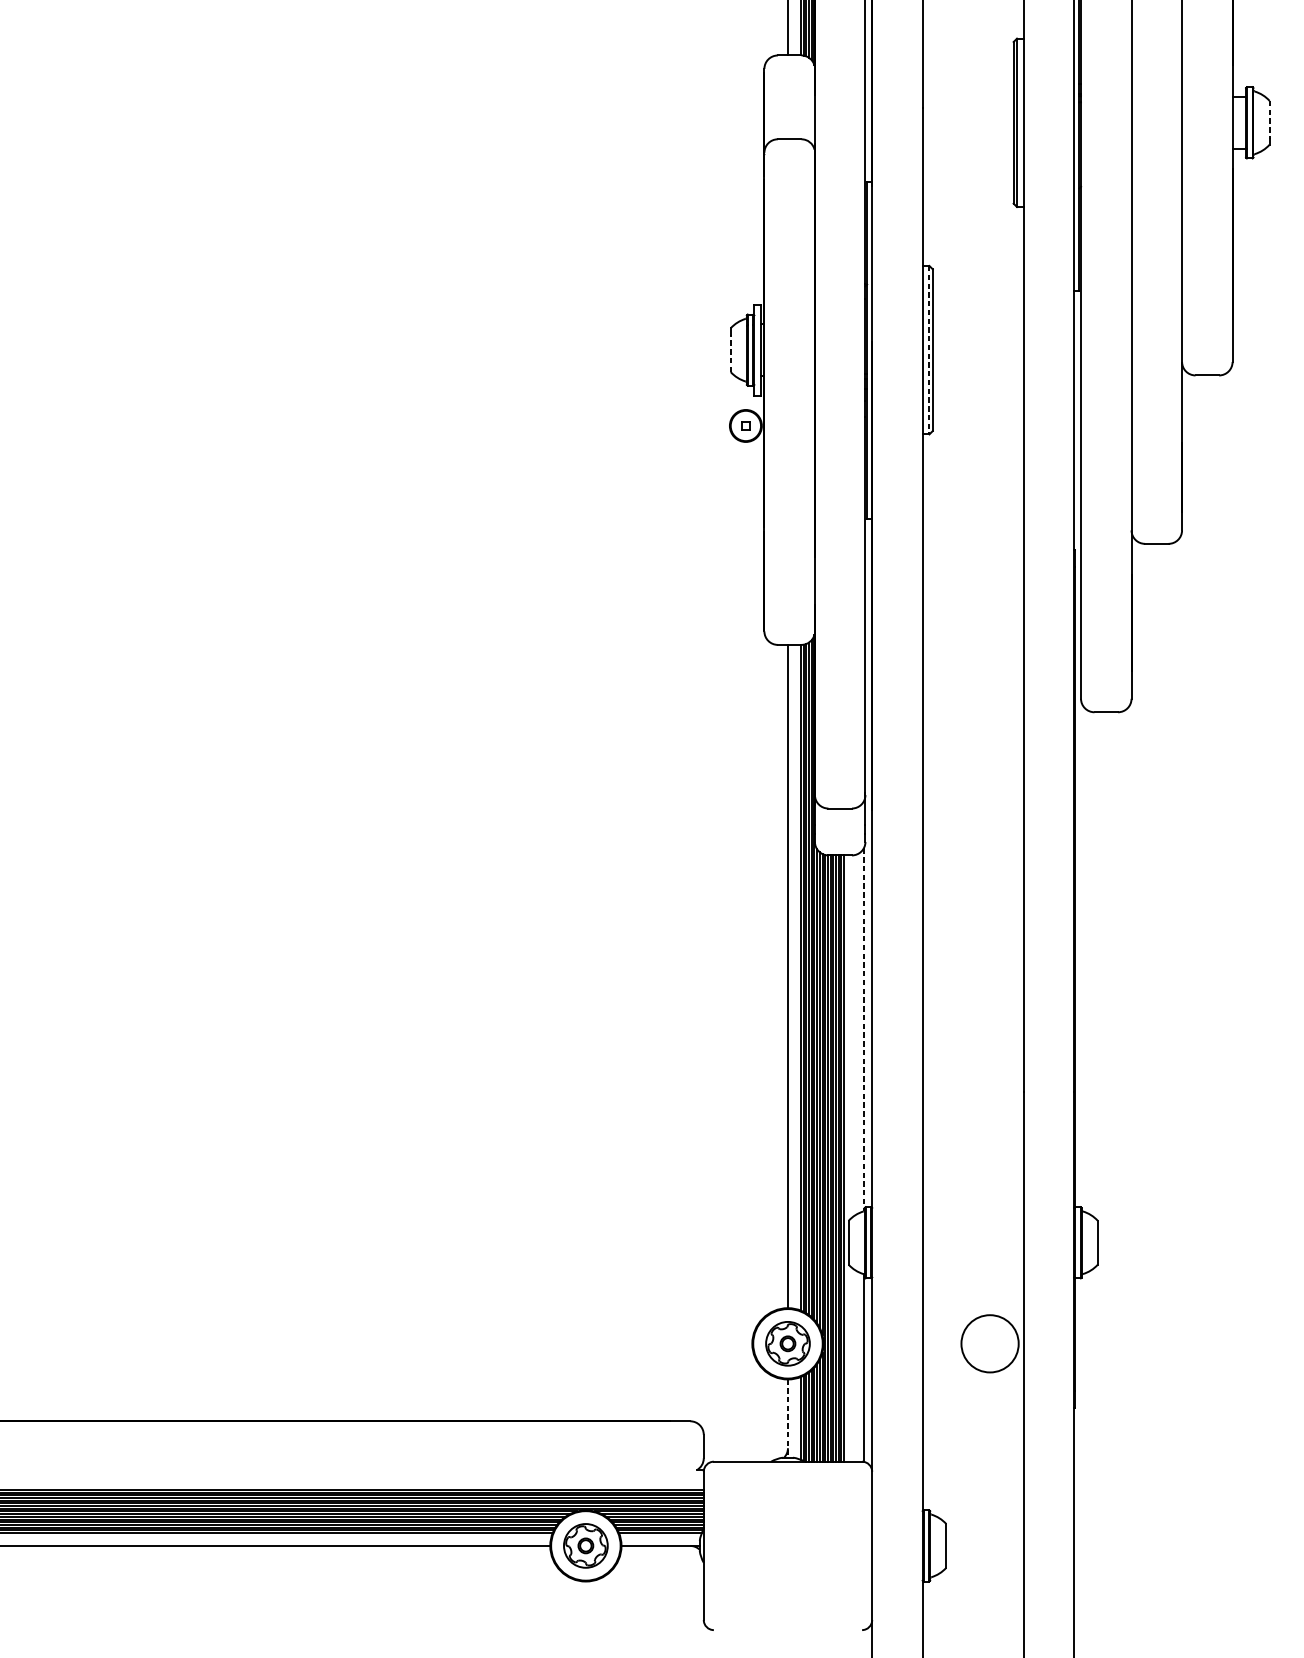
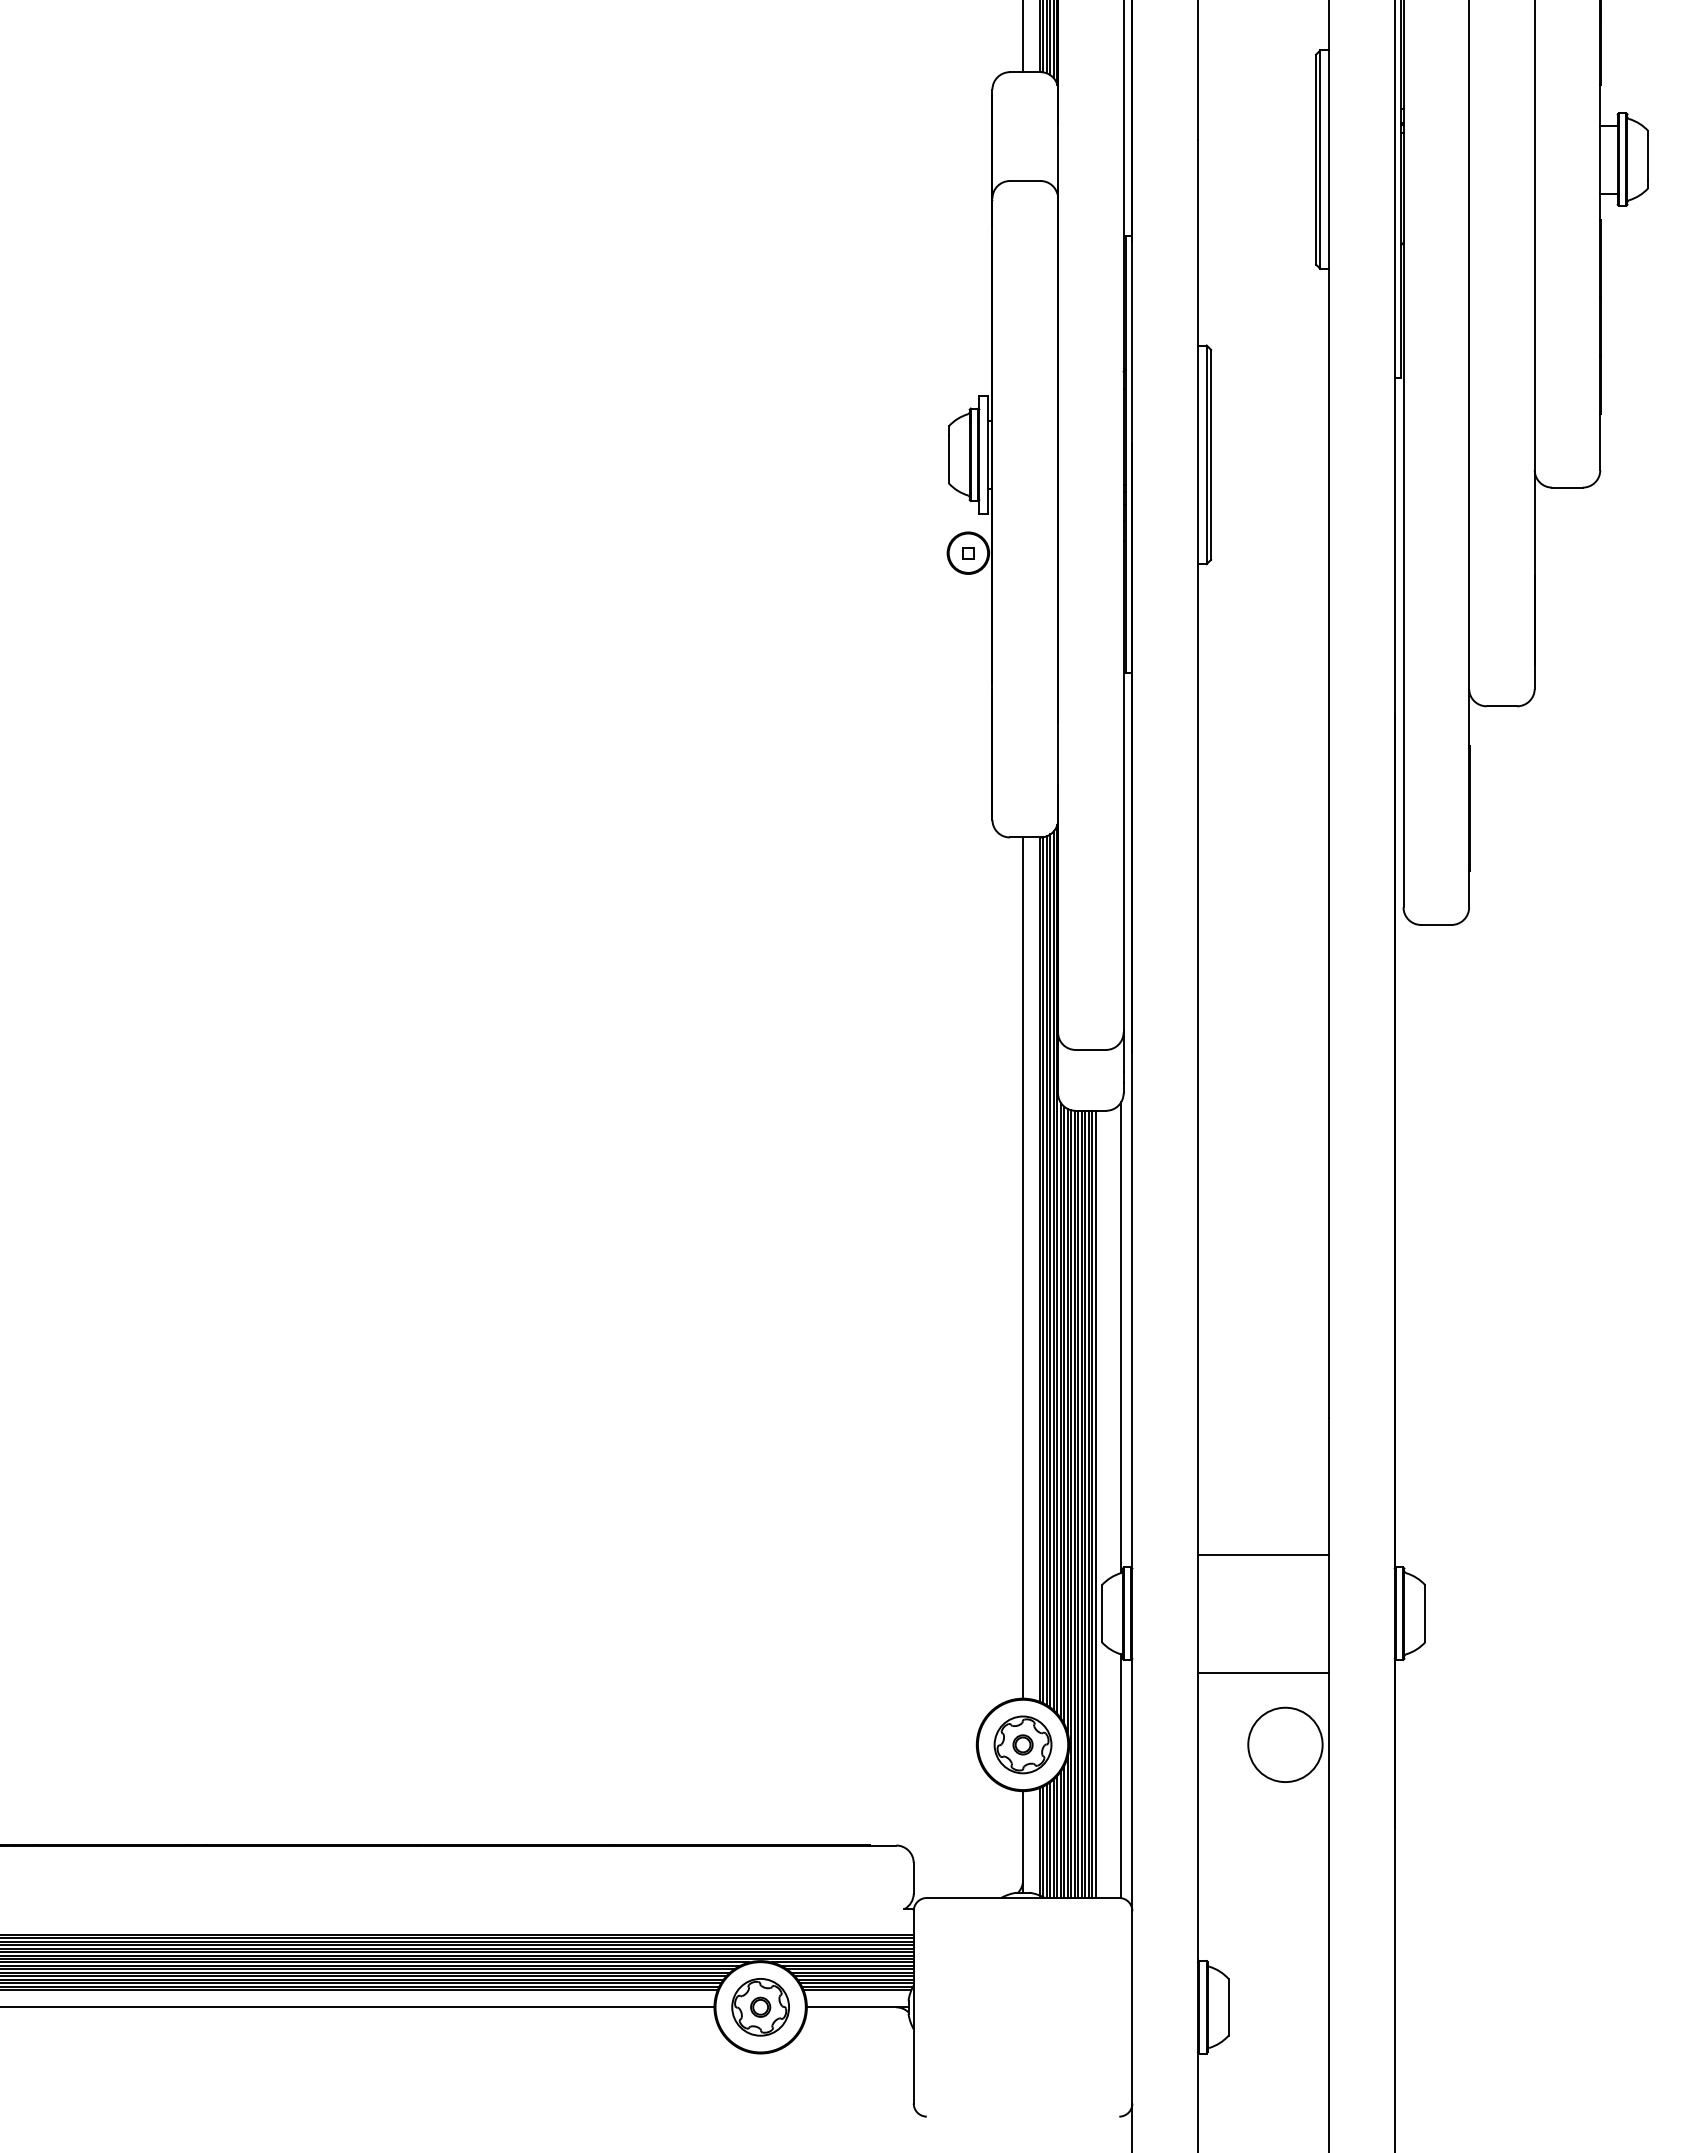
line: (1269, 119) -> (1648, 155), dashed -> solid
line: (929, 350) -> (1206, 455), dashed -> solid
line: (730, 353) -> (948, 458), dashed -> solid
line: (863, 1030) -> (1121, 1337), dashed -> solid
line: (973, 1197) -> (1263, 1554), added
line: (973, 1288) -> (1263, 1672), added
line: (788, 1418) -> (1023, 1841), dashed -> solid

